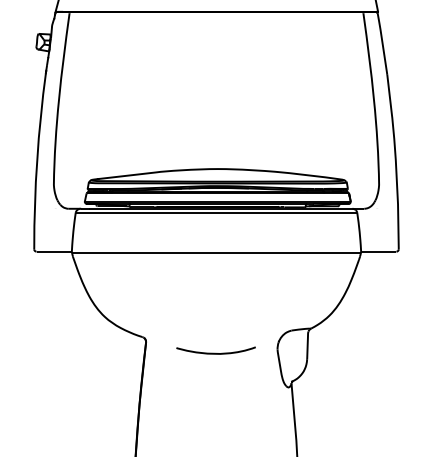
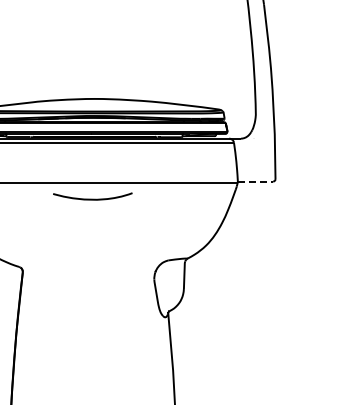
line: (378, 251) -> (255, 181), solid -> dashed
curve: (215, 352) -> (92, 198), moved

